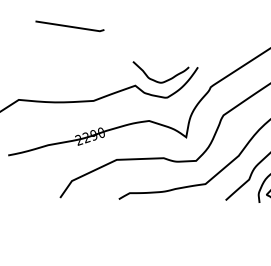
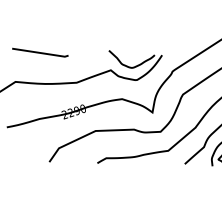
line: (70, 26) -> (40, 52), moved

